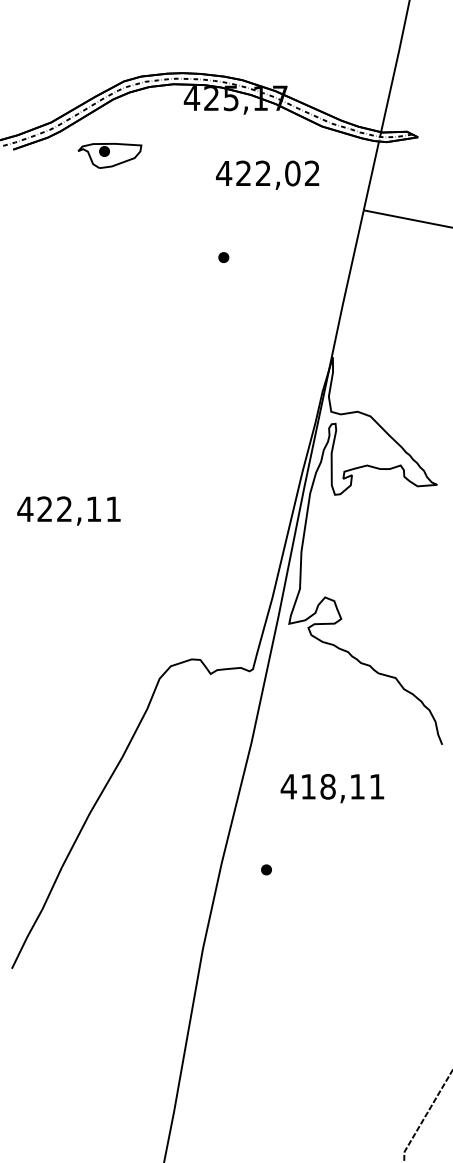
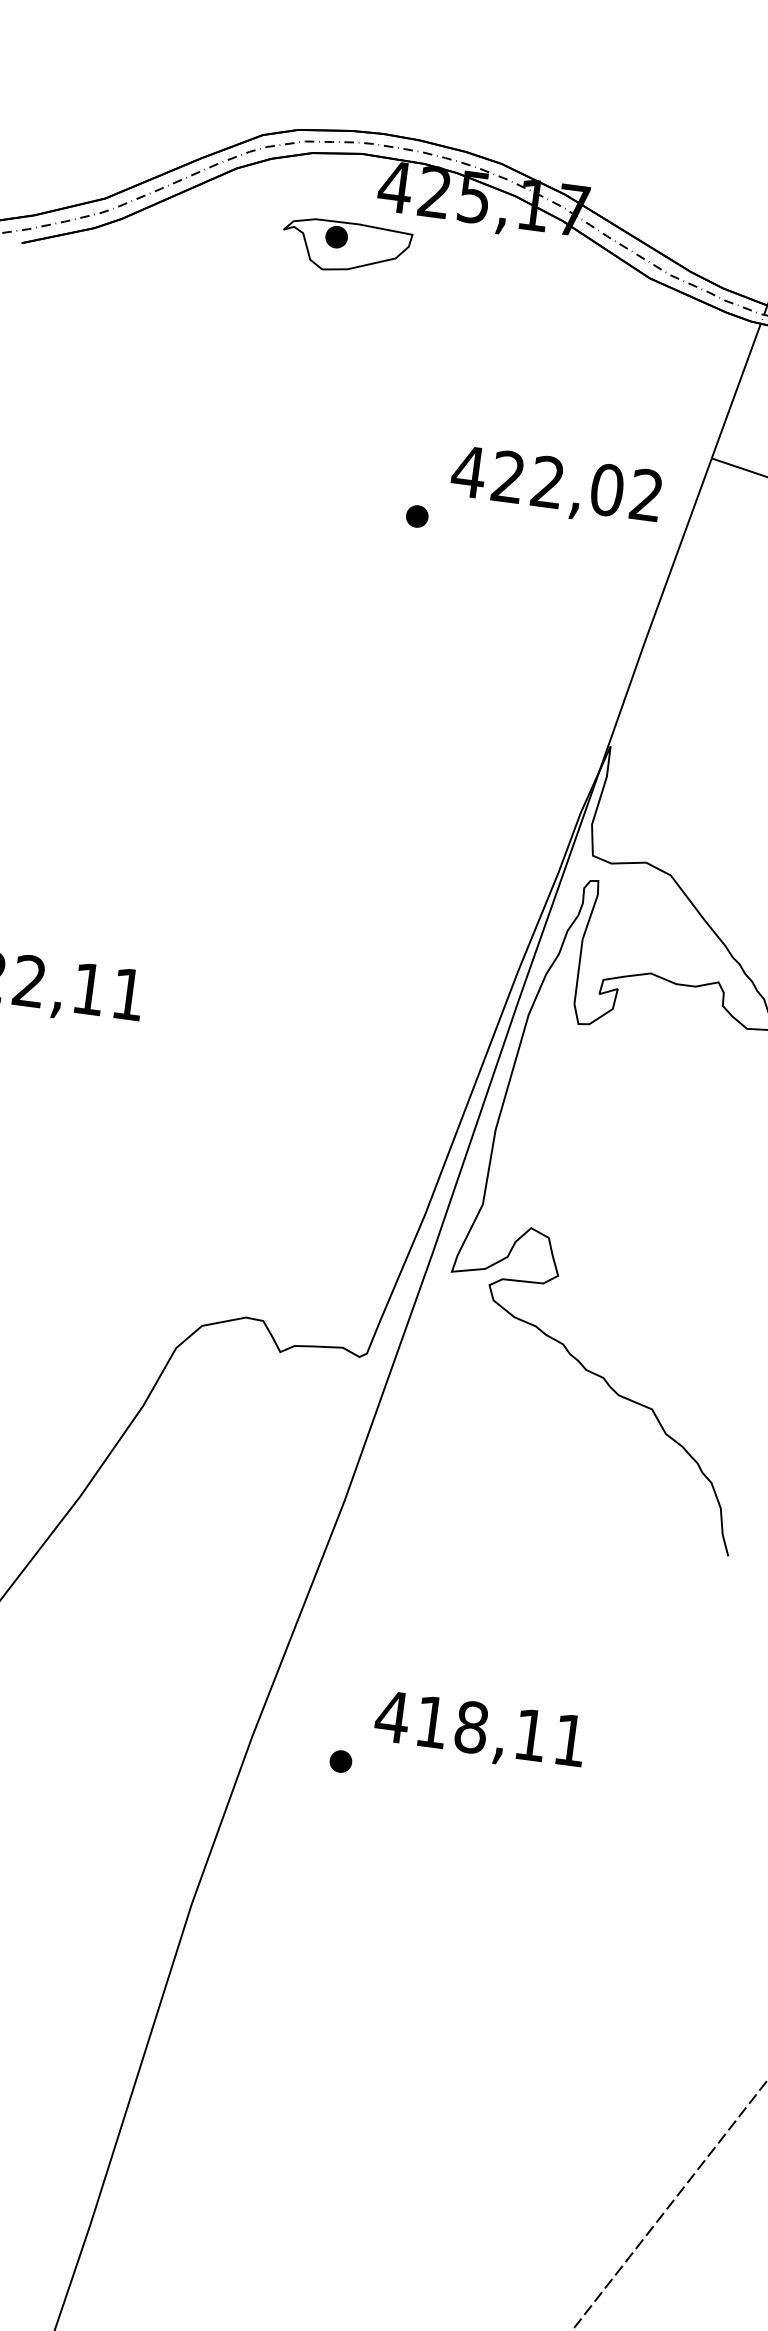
part: (109, 155) -> (345, 246), moved
text: (267, 174) -> (556, 485), moved
text: (332, 788) -> (480, 1731), moved

